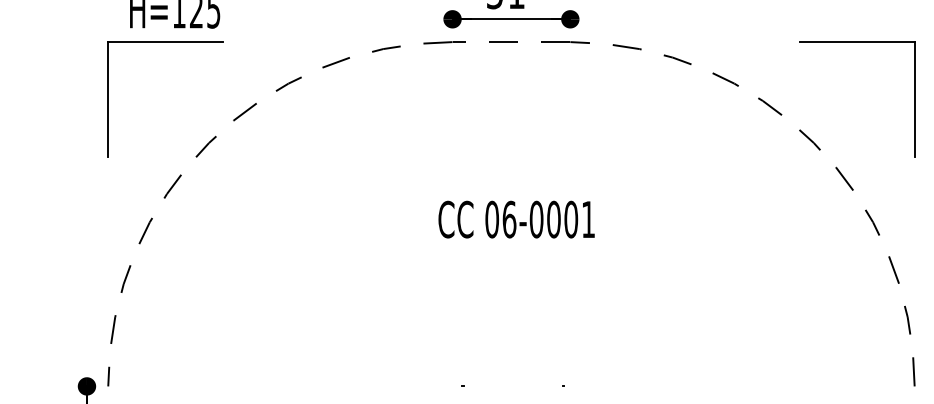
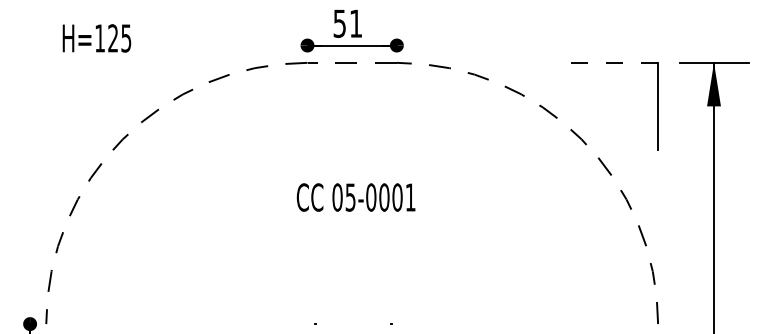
line: (857, 41) -> (614, 62), solid -> dashed
part: (165, 42) -> (89, 63), removed
text: (509, 219) -> (350, 197), 06-0001 -> 05-0001

